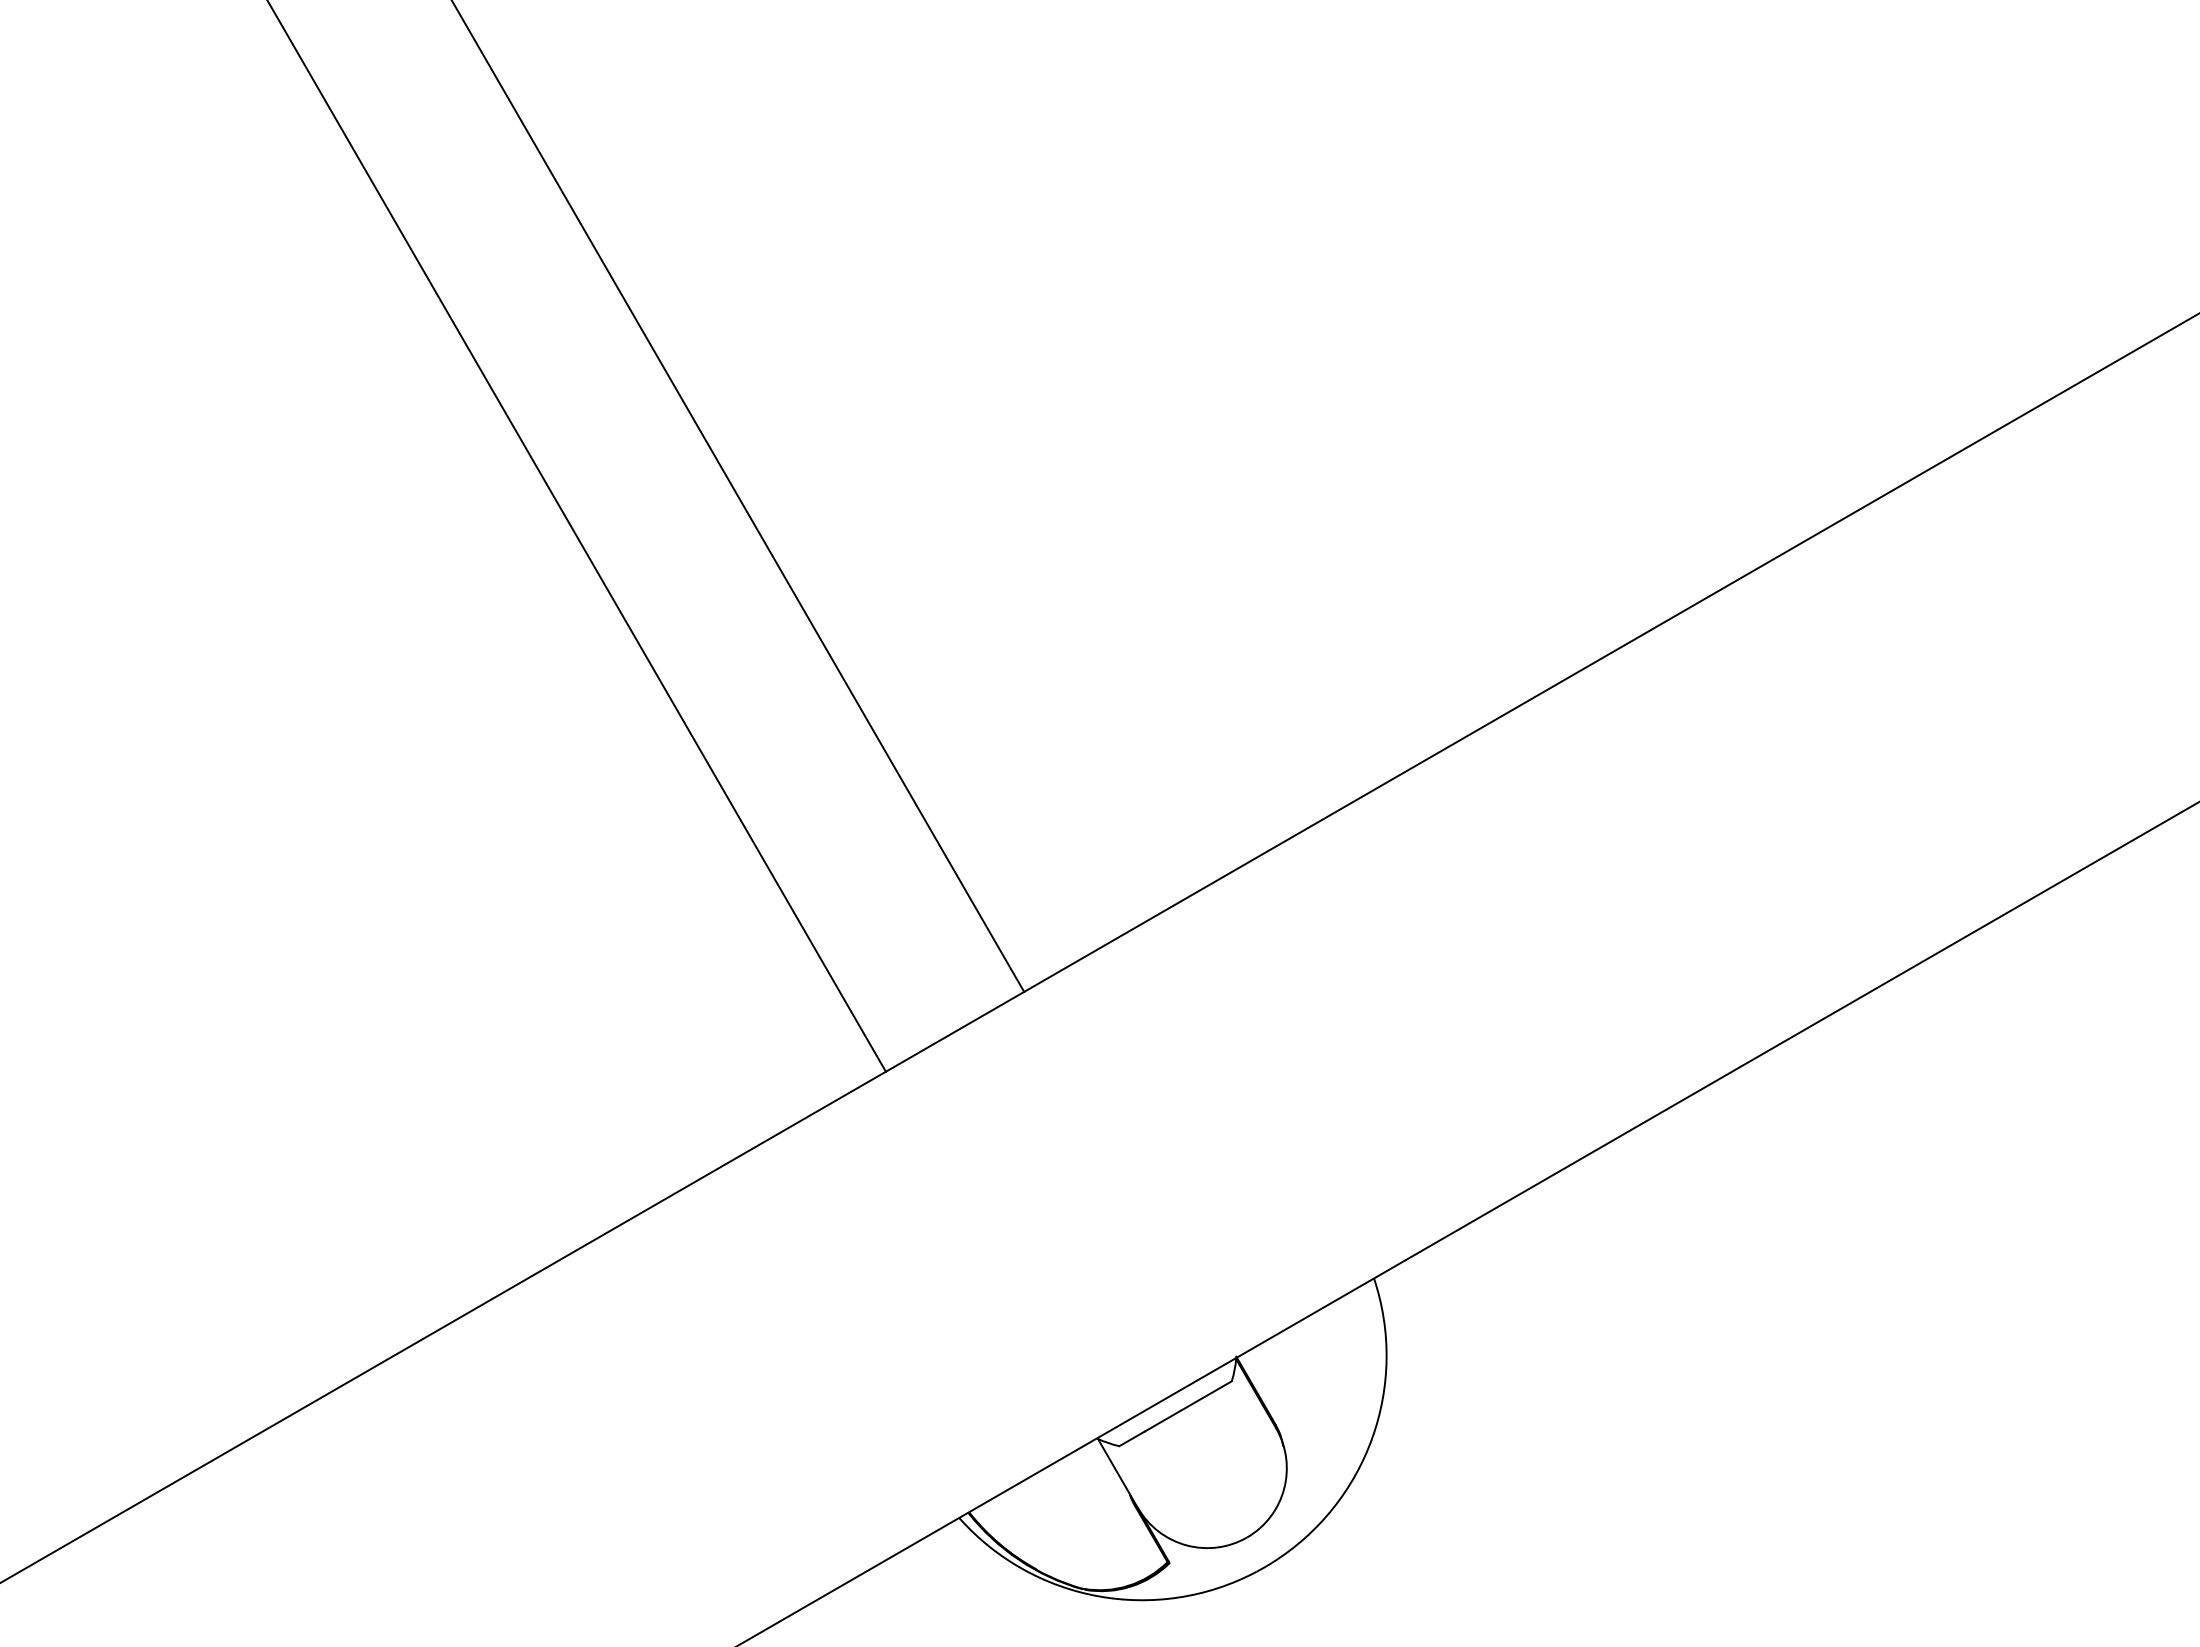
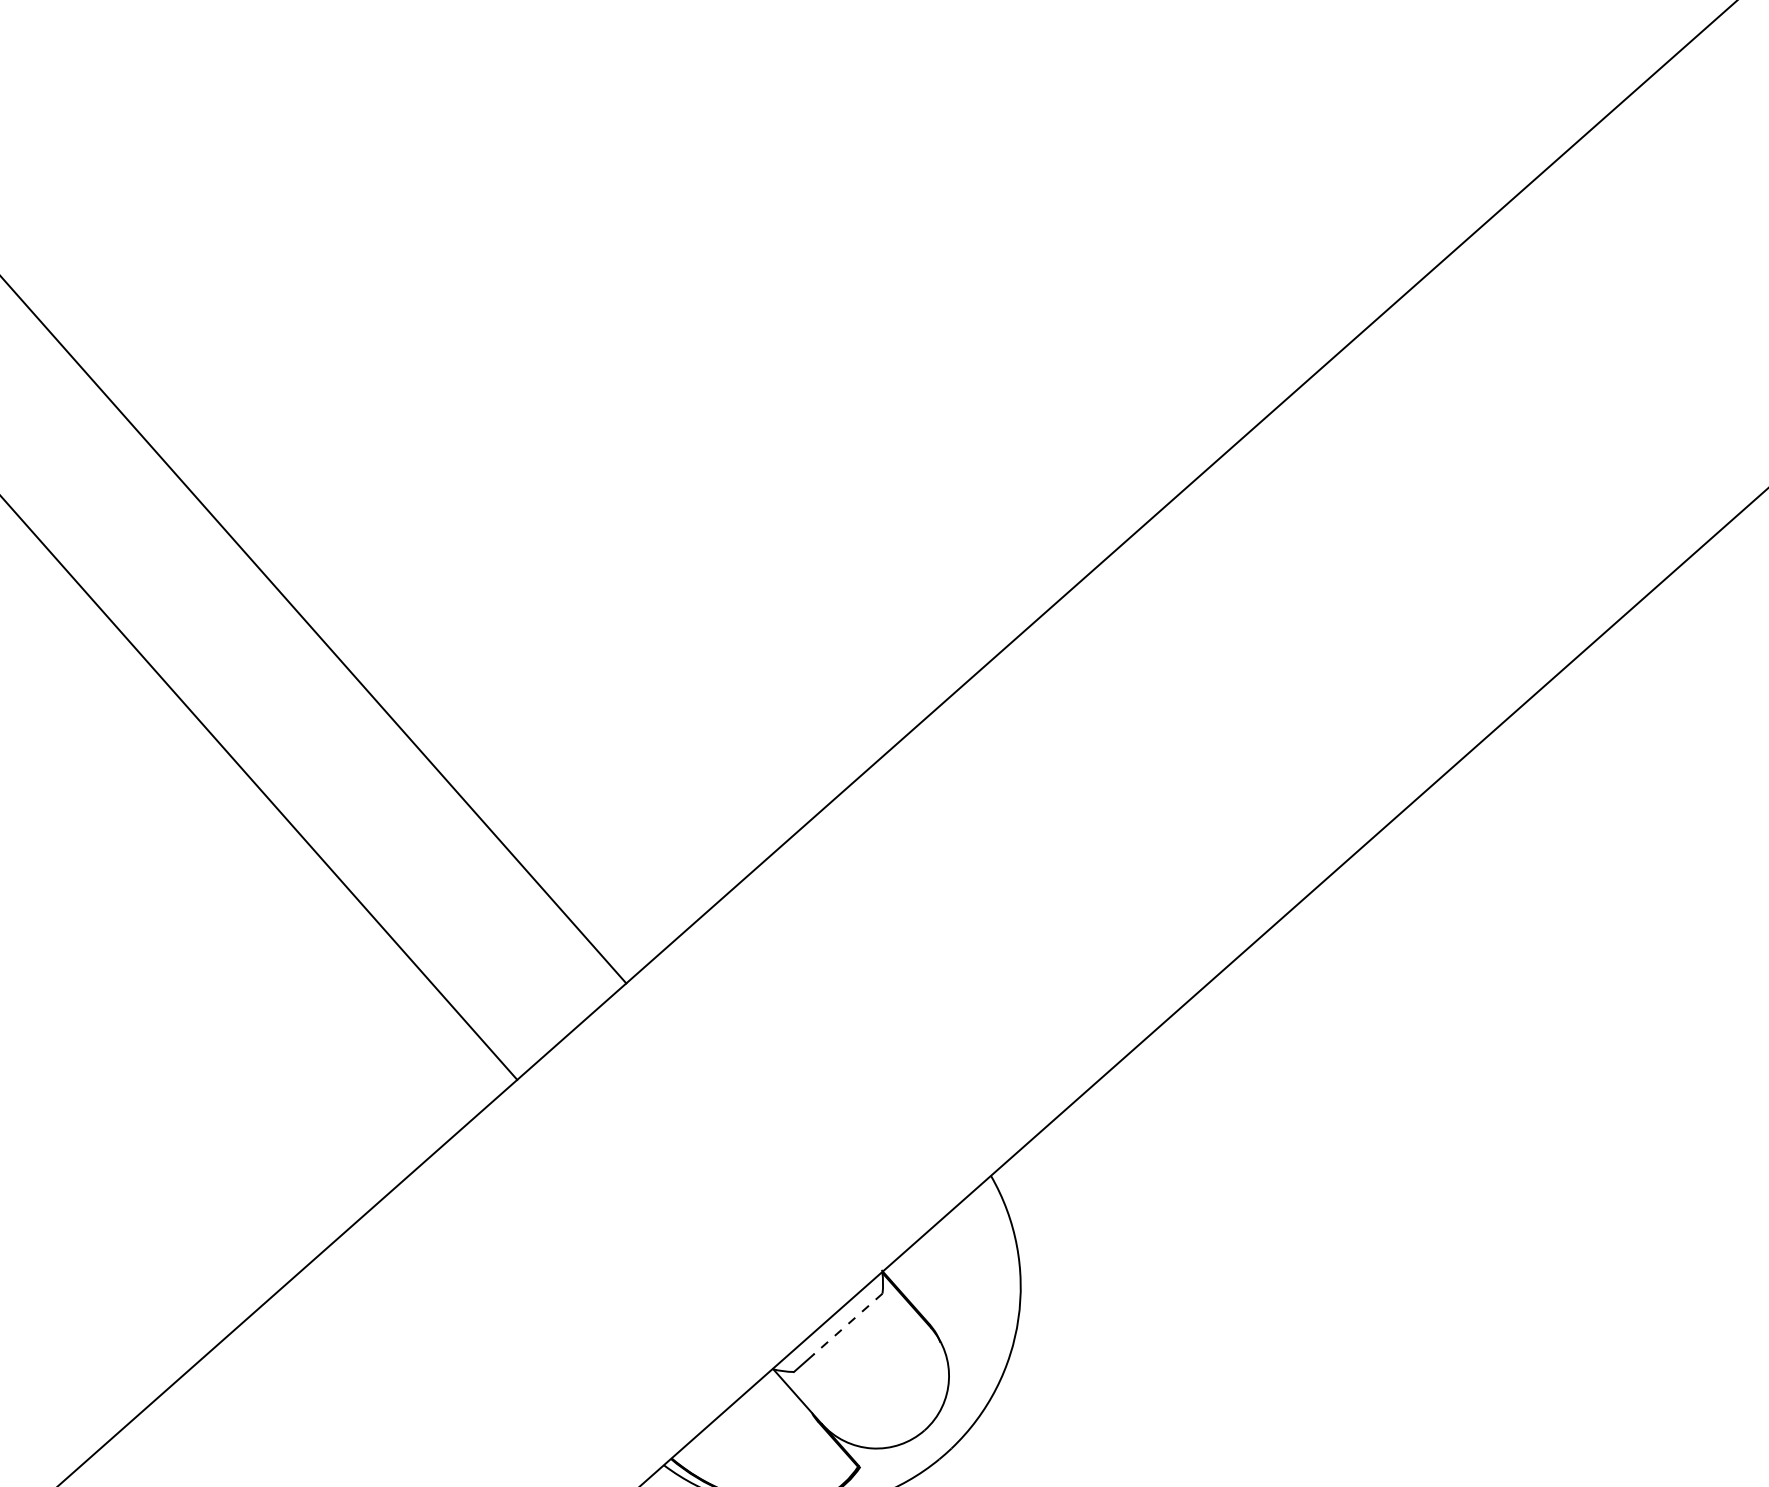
line: (1187, 1406) -> (847, 1324), solid -> dashed

